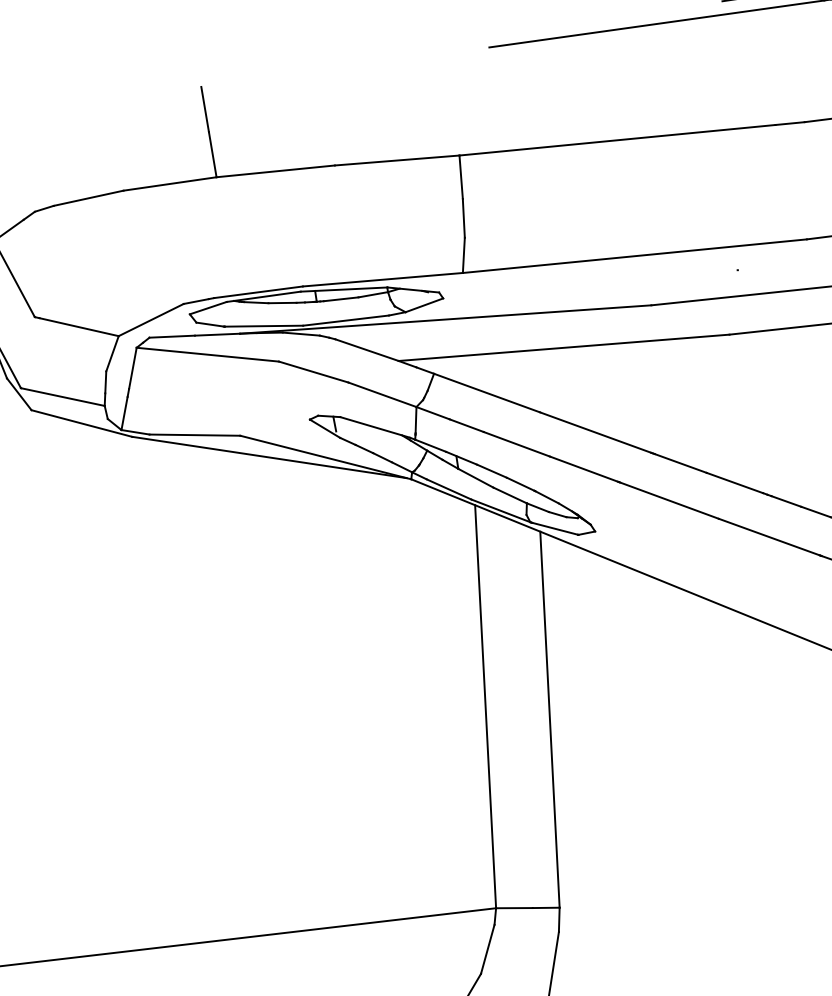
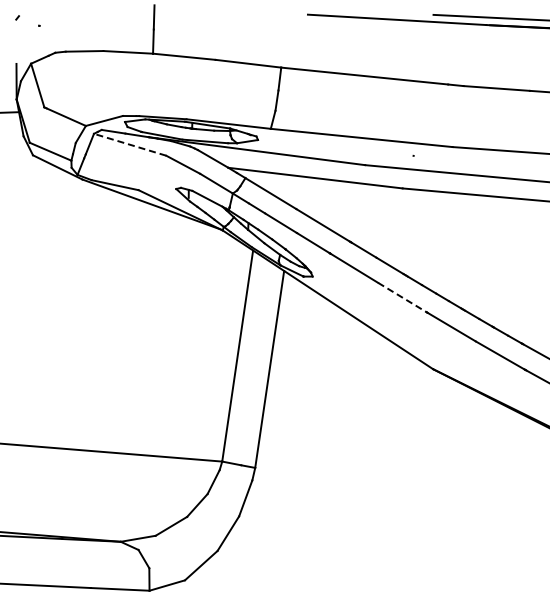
line: (208, 354) -> (130, 144), solid -> dashed
line: (769, 537) -> (402, 297), solid -> dashed

